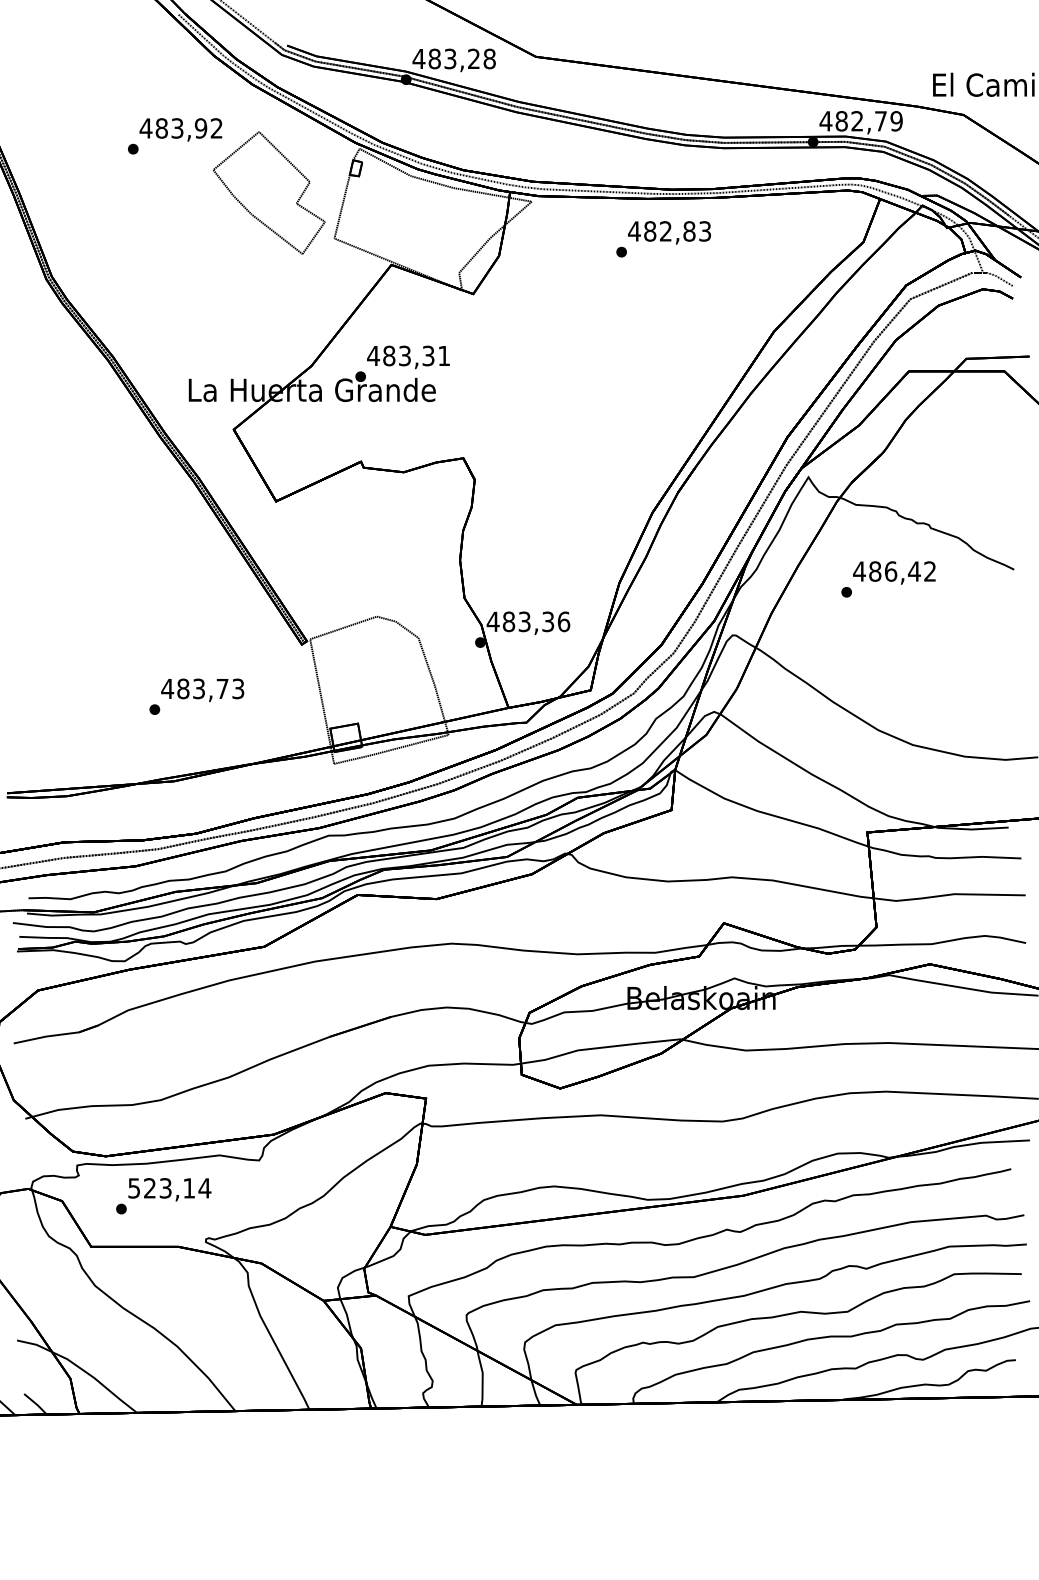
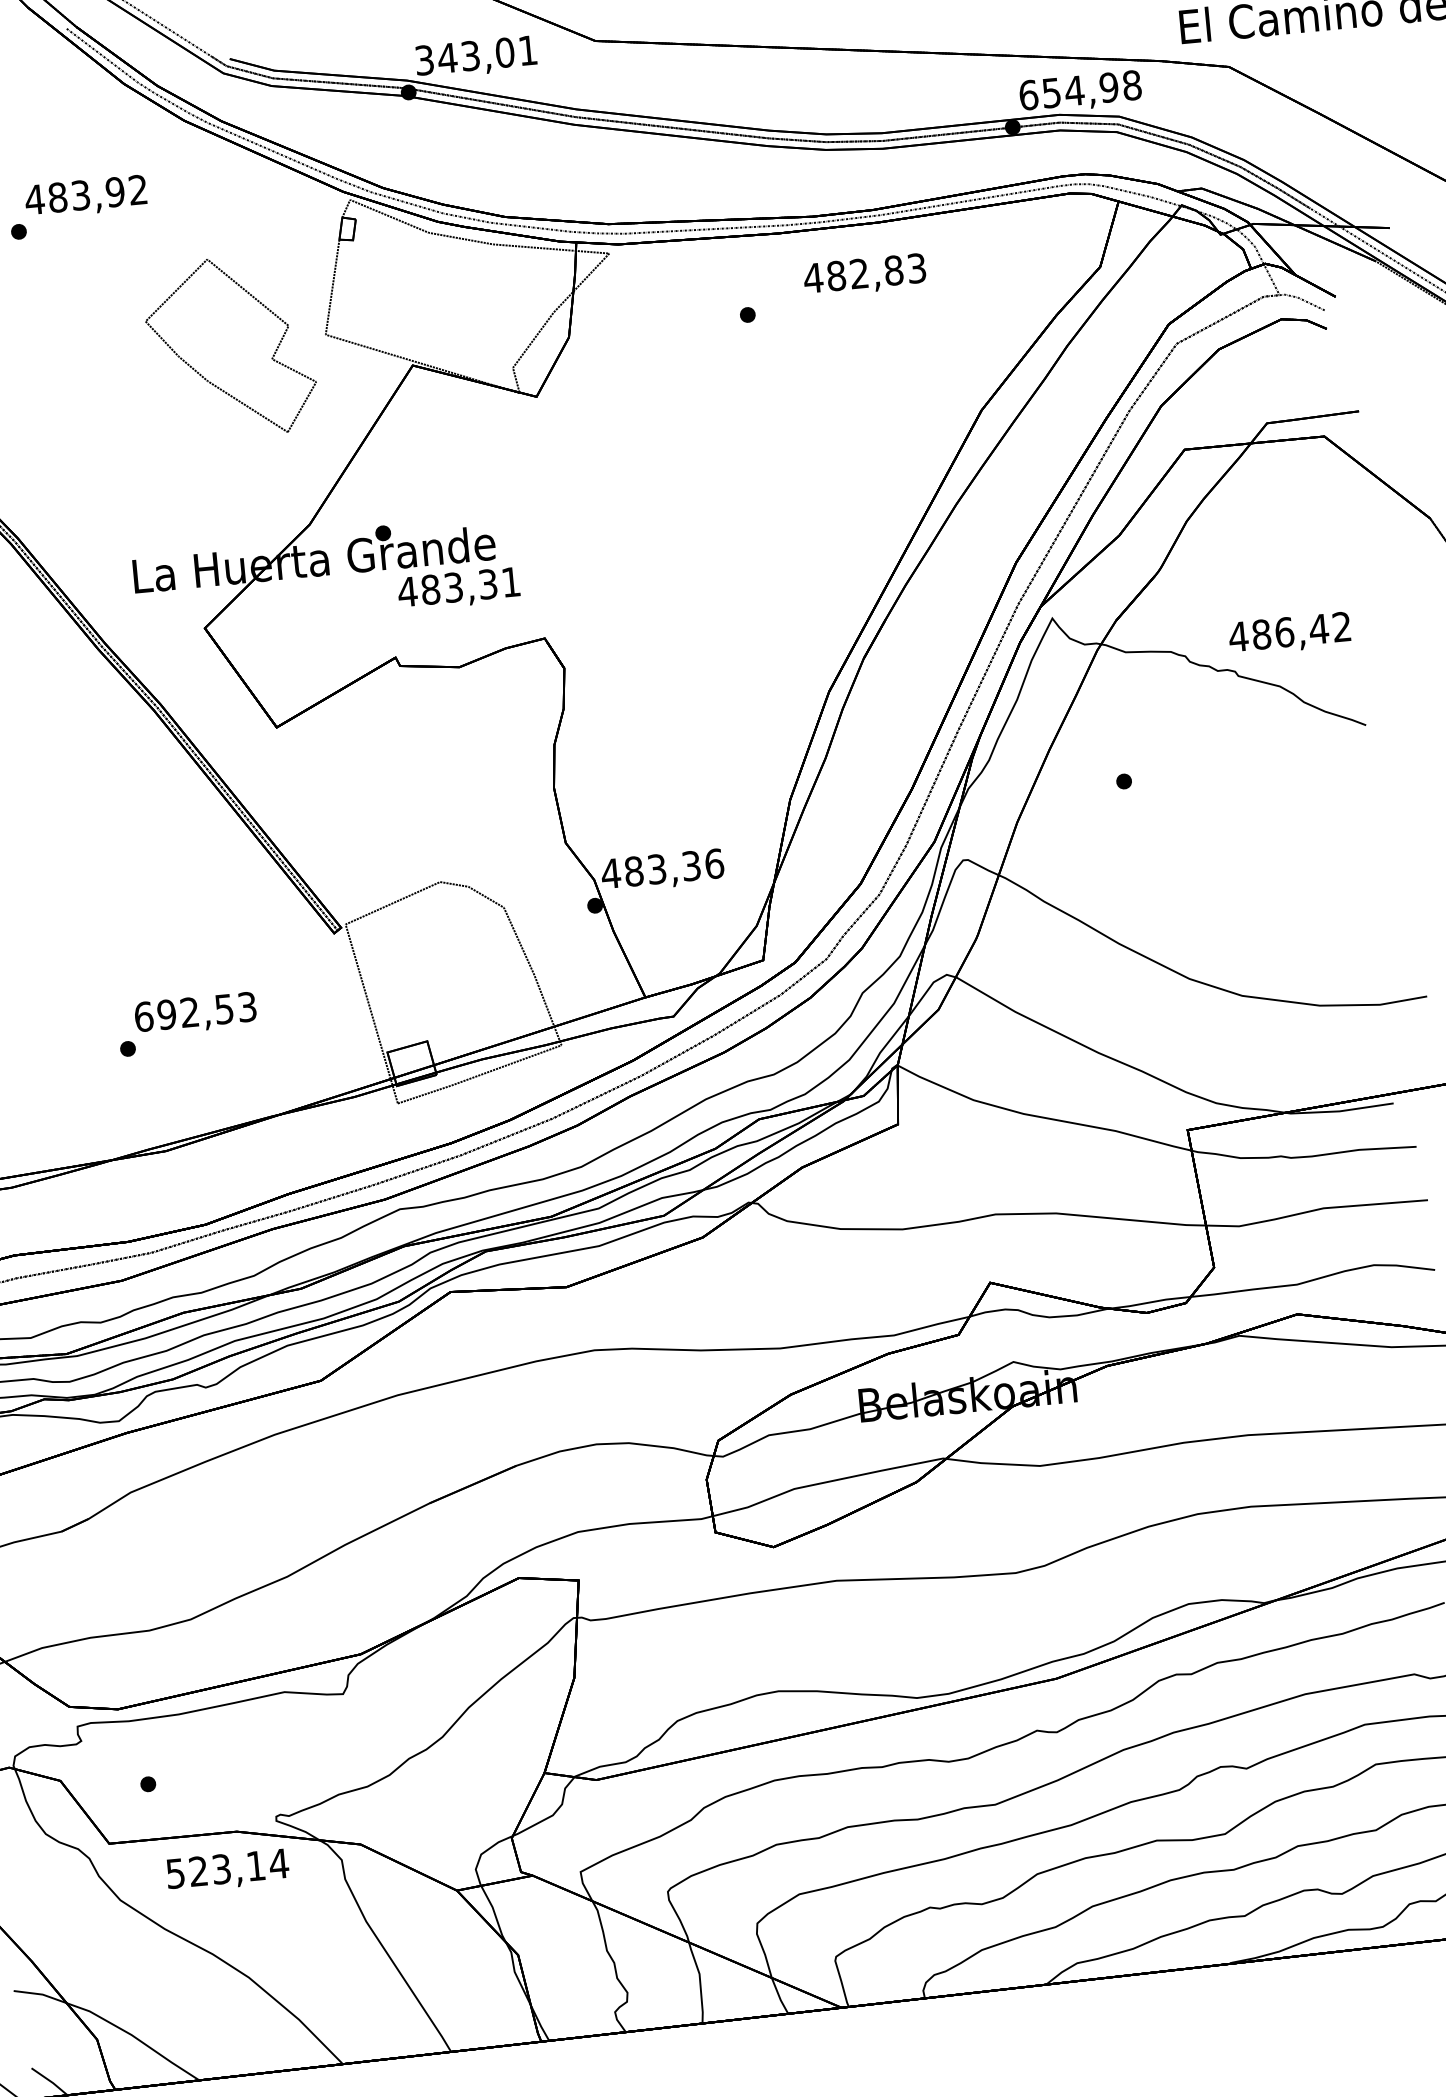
text: (453, 58) -> (474, 54), 483,28 -> 343,01
text: (860, 121) -> (1079, 90), 482,79 -> 654,98
part: (268, 192) -> (229, 346), moved
text: (669, 232) -> (864, 274), moved
text: (408, 357) -> (459, 589), moved
text: (894, 572) -> (1289, 633), moved
text: (194, 688) -> (183, 1012), 483,73 -> 692,53
text: (169, 1189) -> (227, 1870), moved

